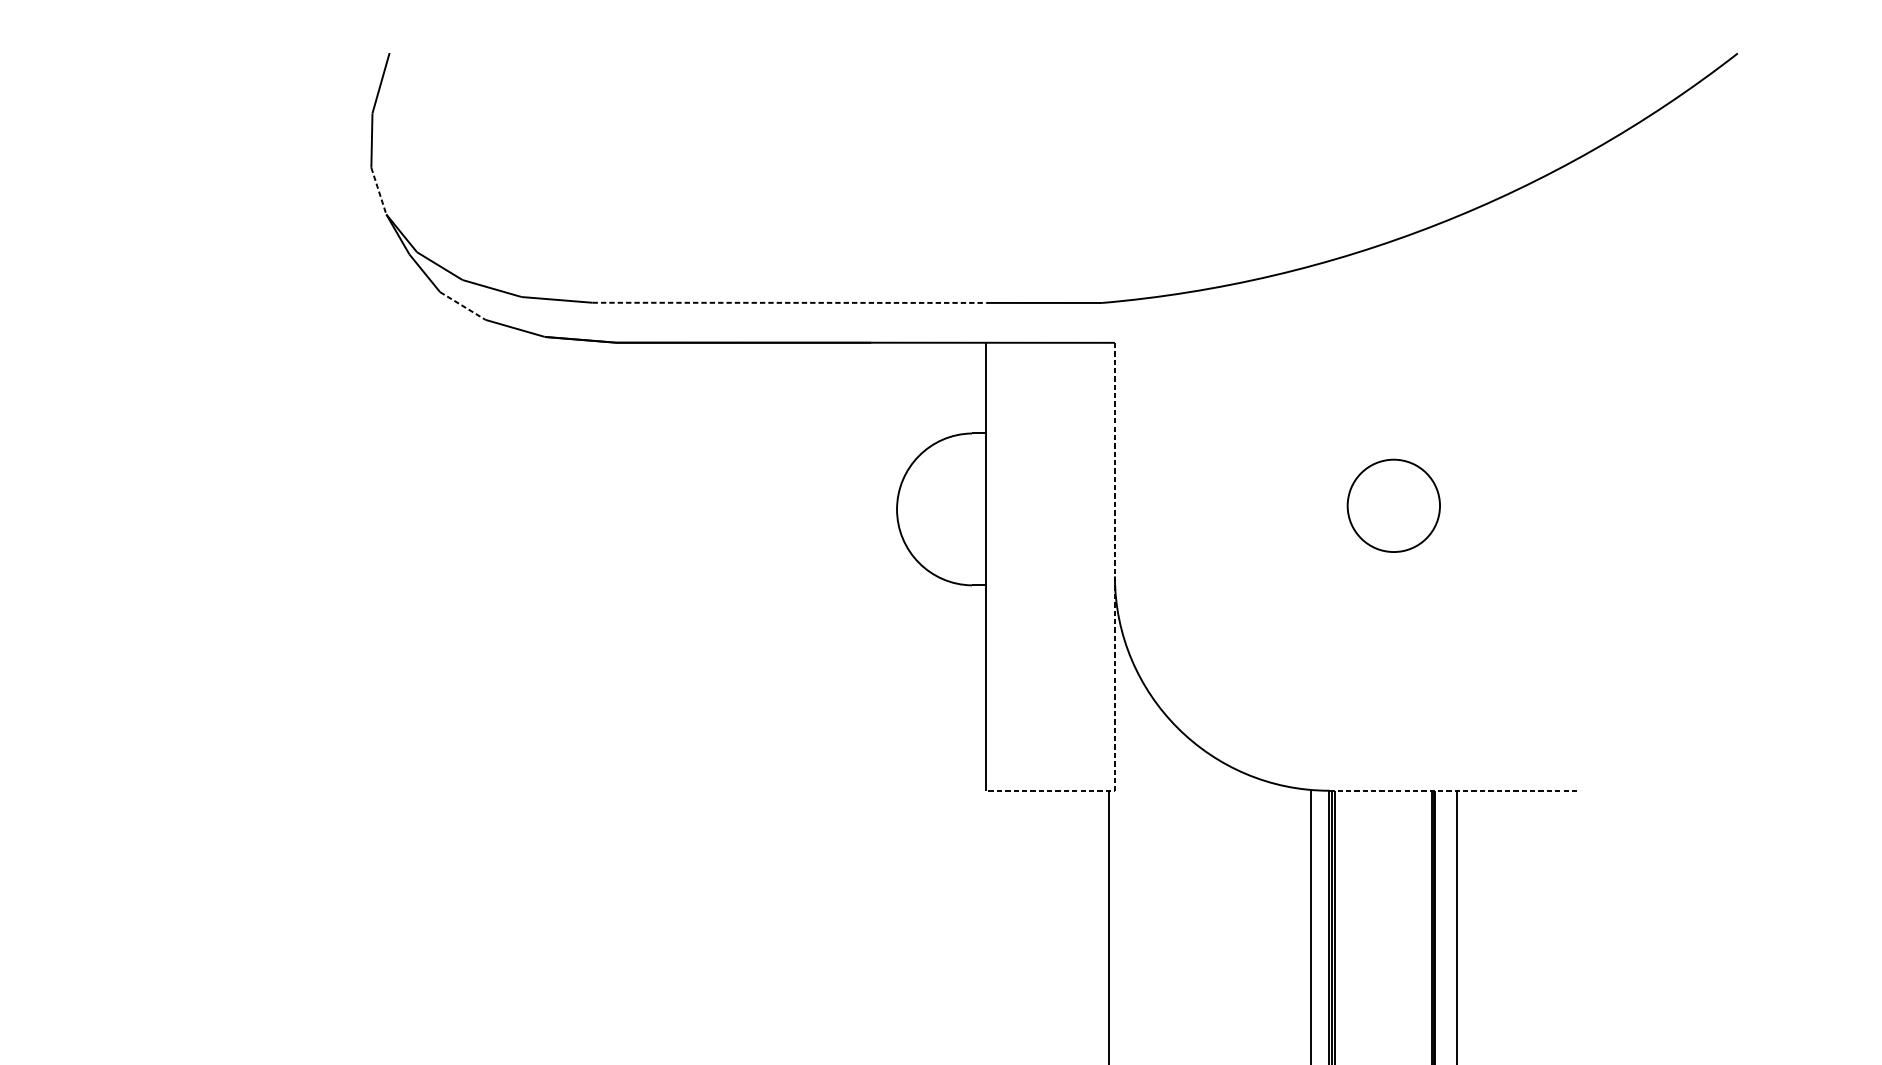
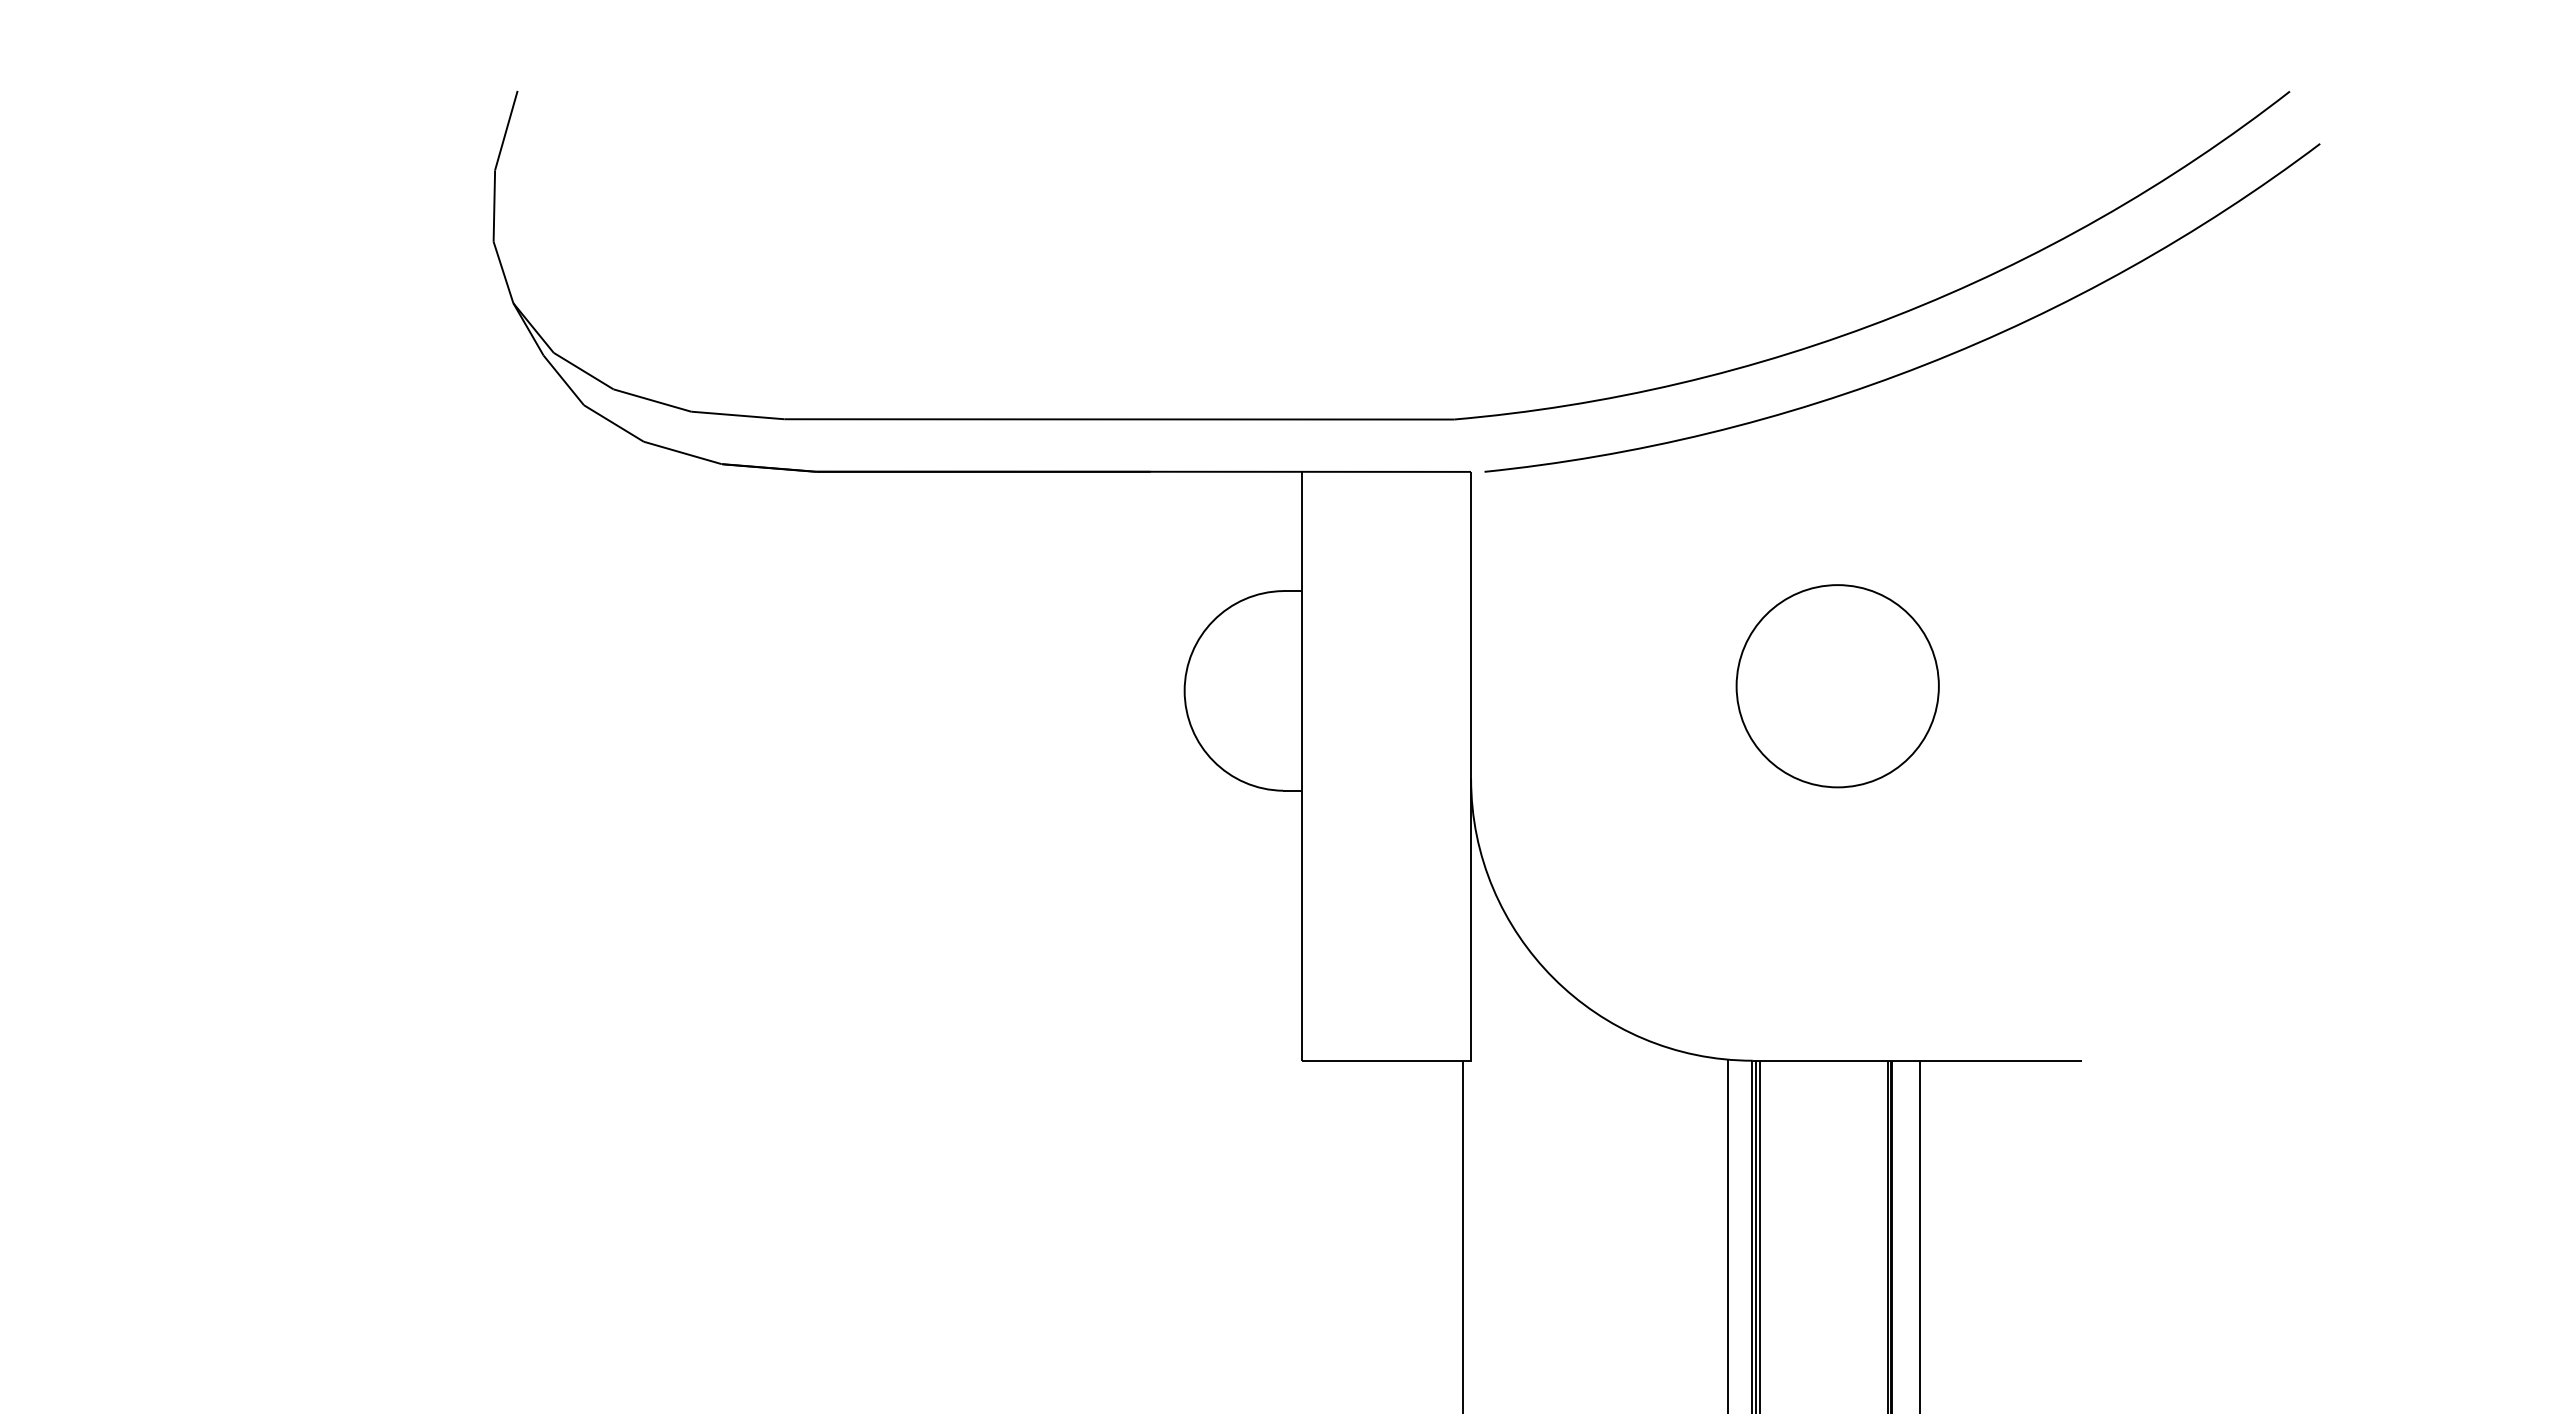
line: (378, 191) -> (503, 272), dashed -> solid
arc: (1458, 261) -> (1922, 364), added
line: (789, 302) -> (1043, 419), dashed -> solid
line: (463, 306) -> (614, 423), dashed -> solid
circle: (1393, 506) -> (1837, 686), size x1.67
line: (1115, 631) -> (1471, 851), dashed -> solid
line: (1454, 790) -> (1917, 1060), dashed -> solid

